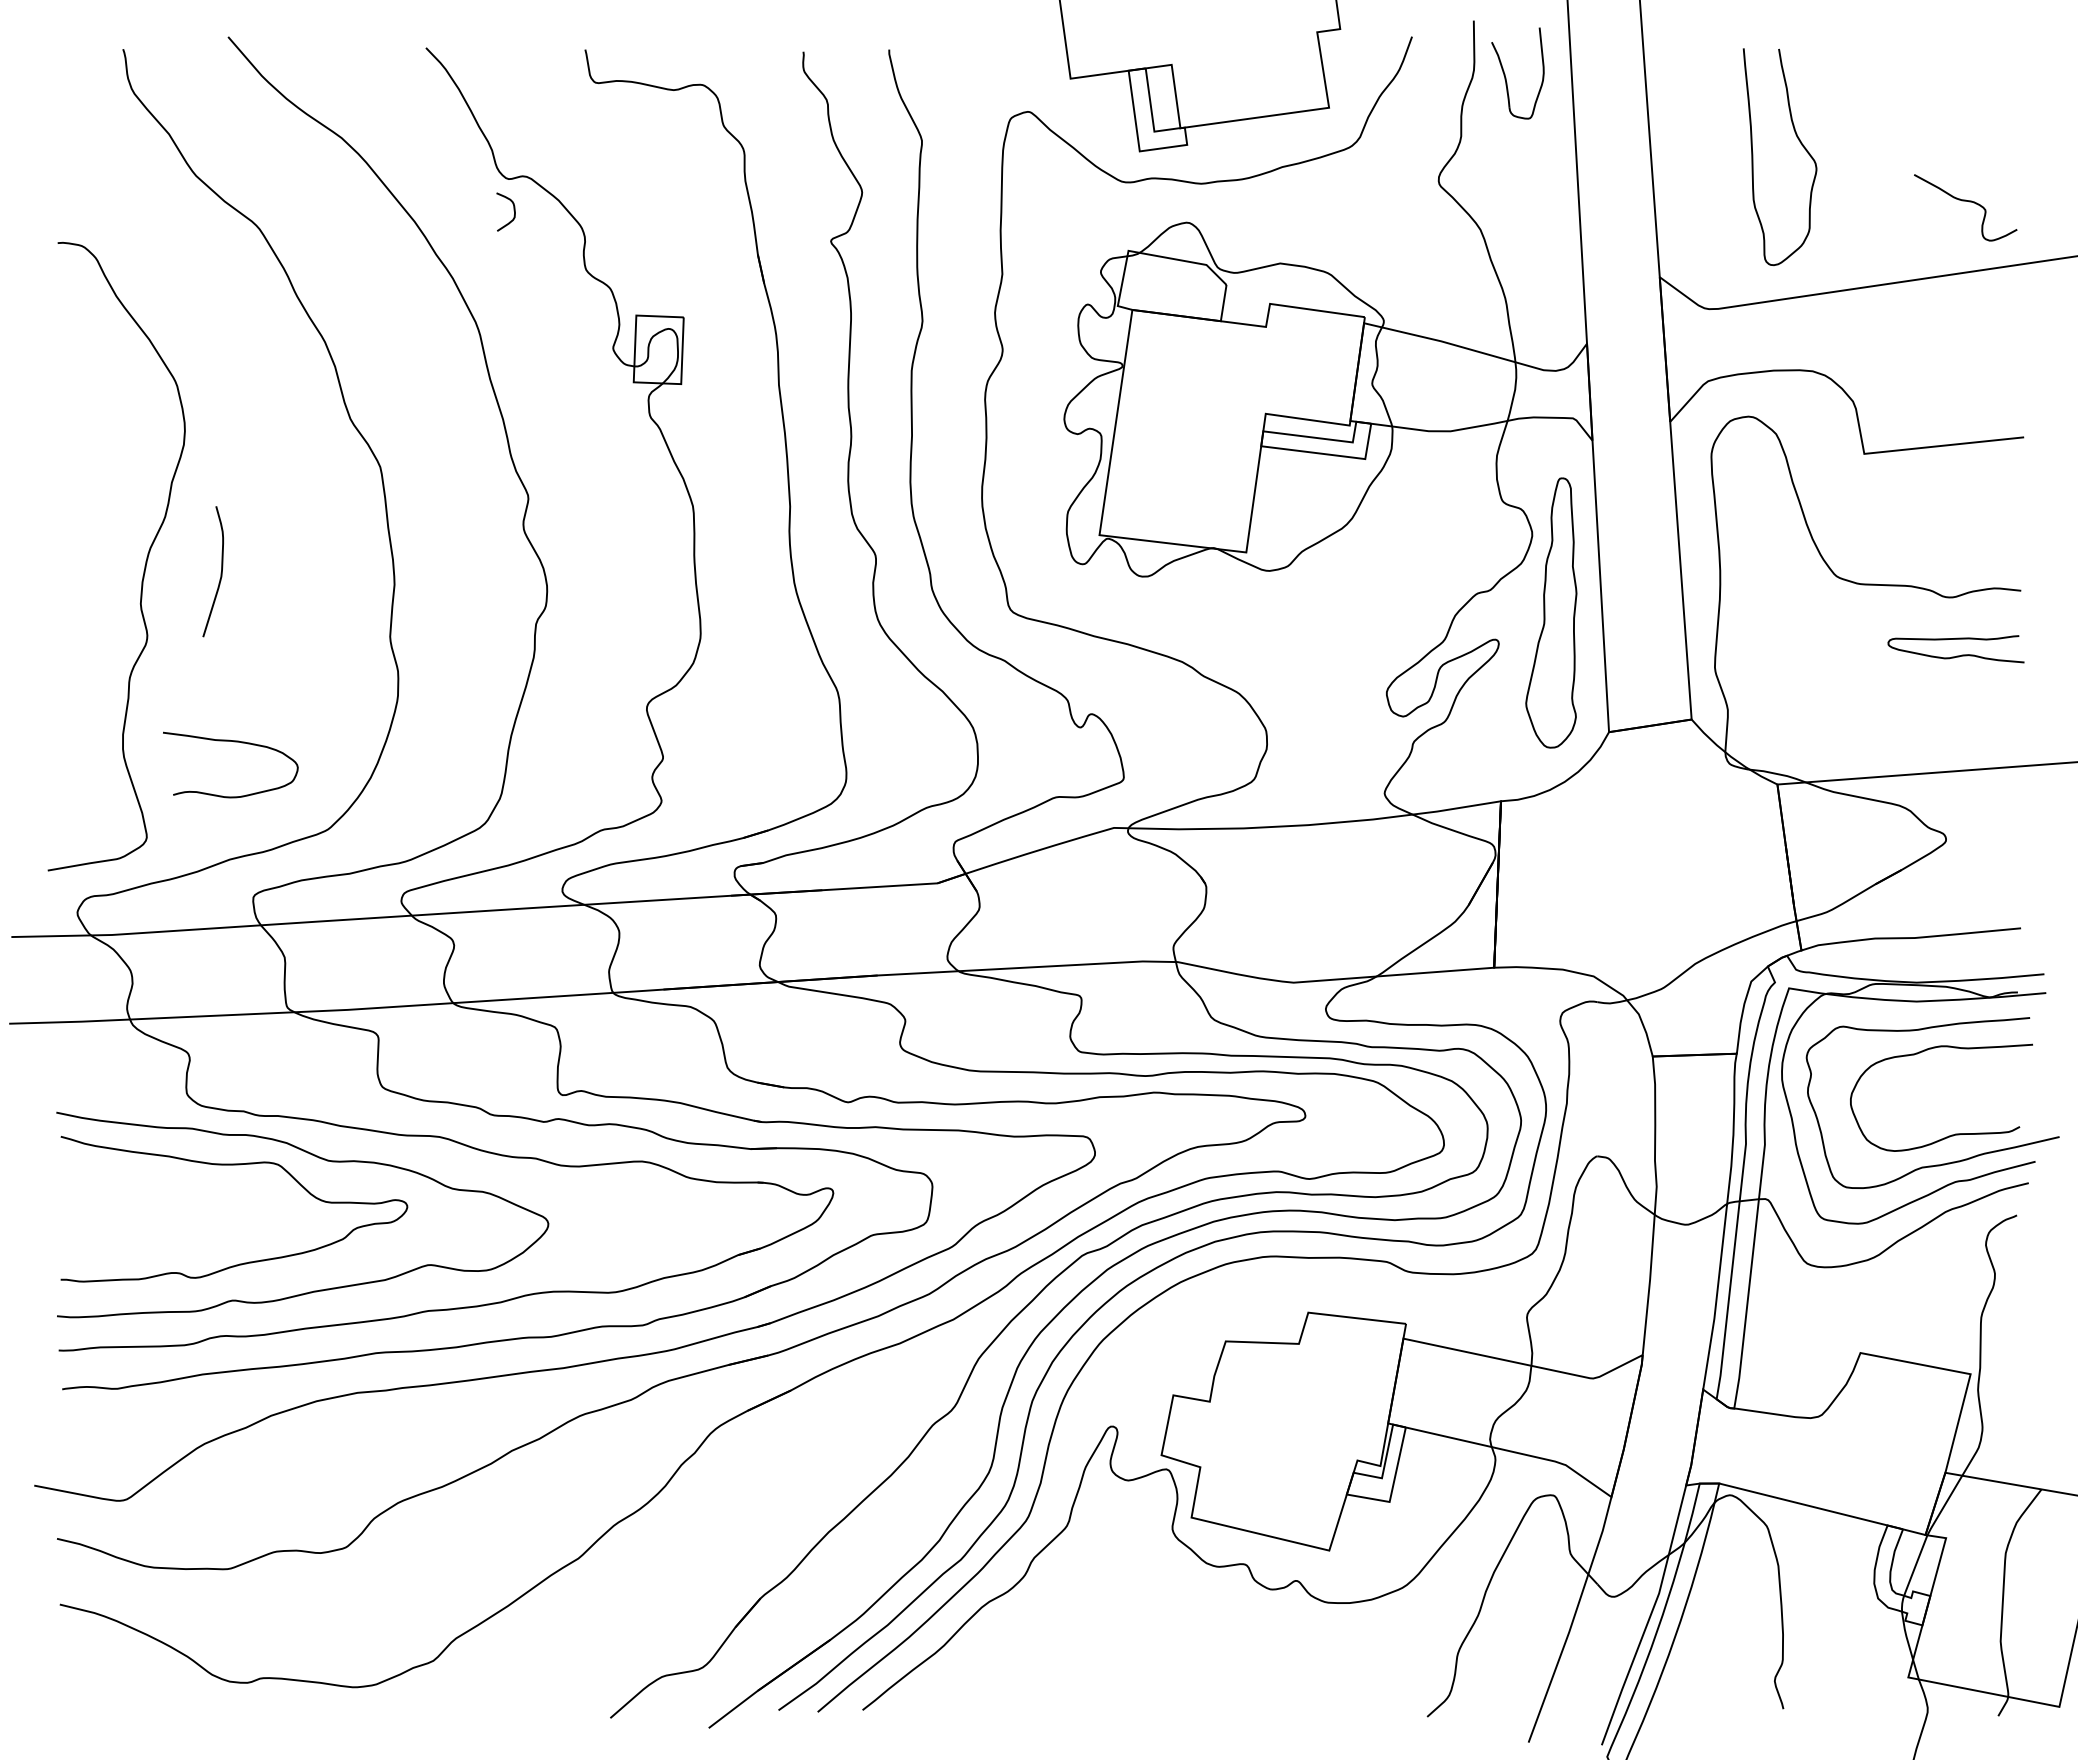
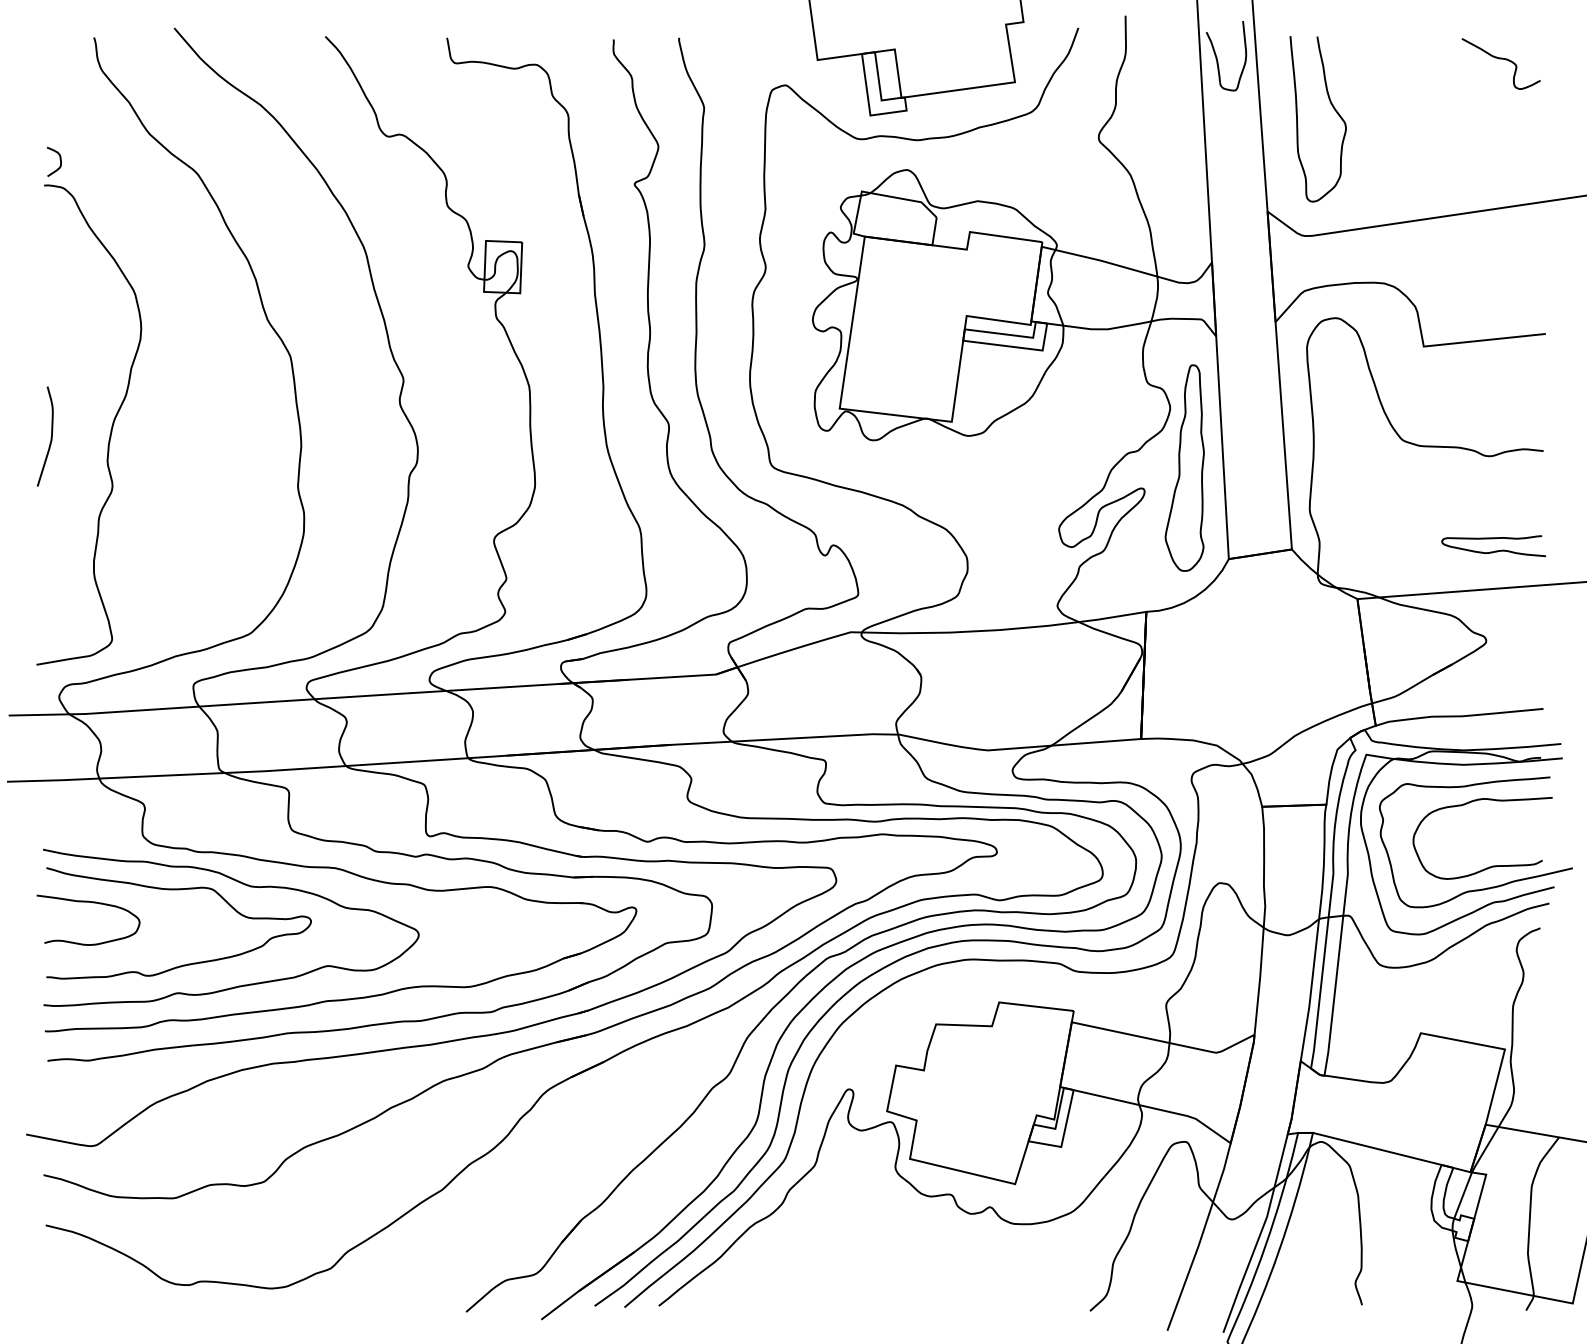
part: (1506, 77) -> (1217, 59), moved
curve: (1799, 142) -> (1333, 108), moved
curve: (1965, 201) -> (1501, 59), moved
curve: (513, 210) -> (59, 160), moved
curve: (220, 572) -> (50, 437), moved
curve: (1956, 655) -> (1494, 550), moved
curve: (234, 742) -> (91, 903), moved

